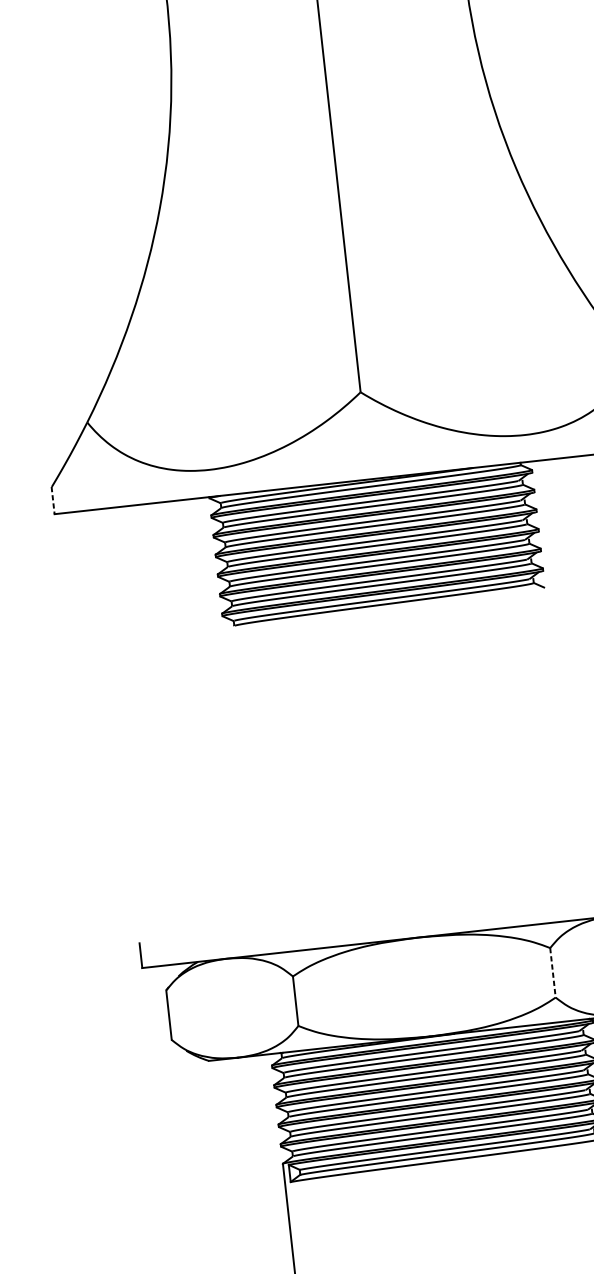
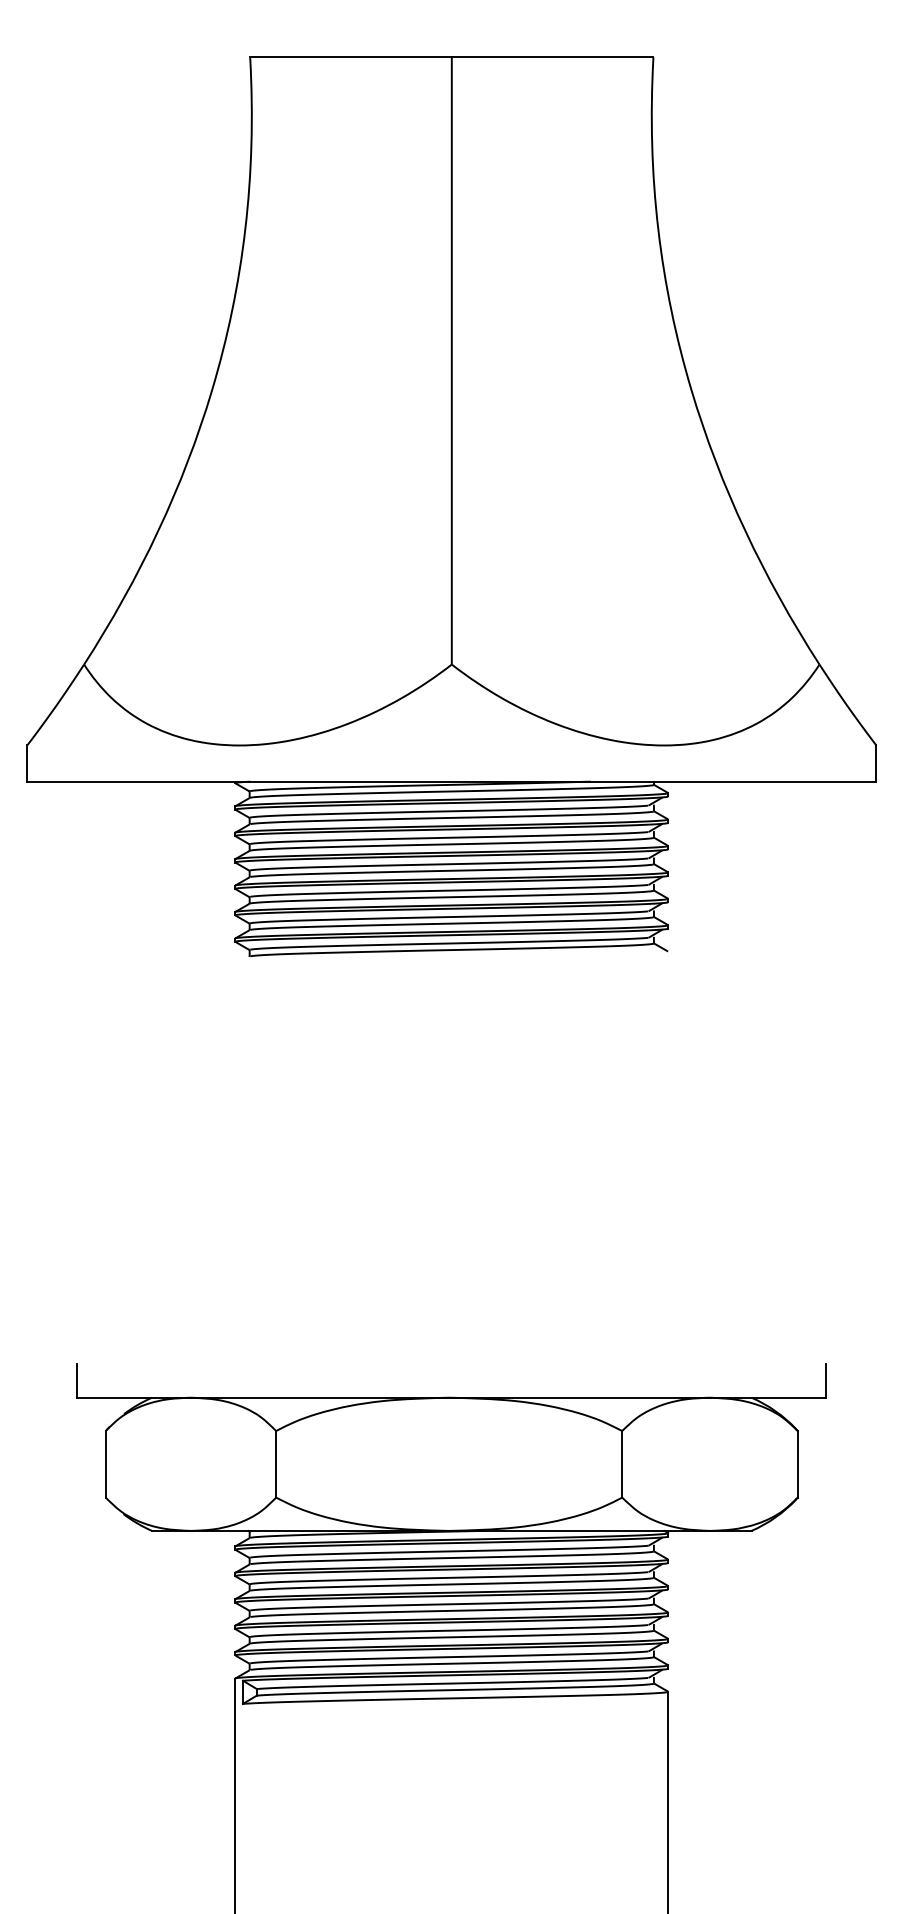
line: (53, 500) -> (27, 763), dashed -> solid
line: (553, 972) -> (622, 1464), dashed -> solid

